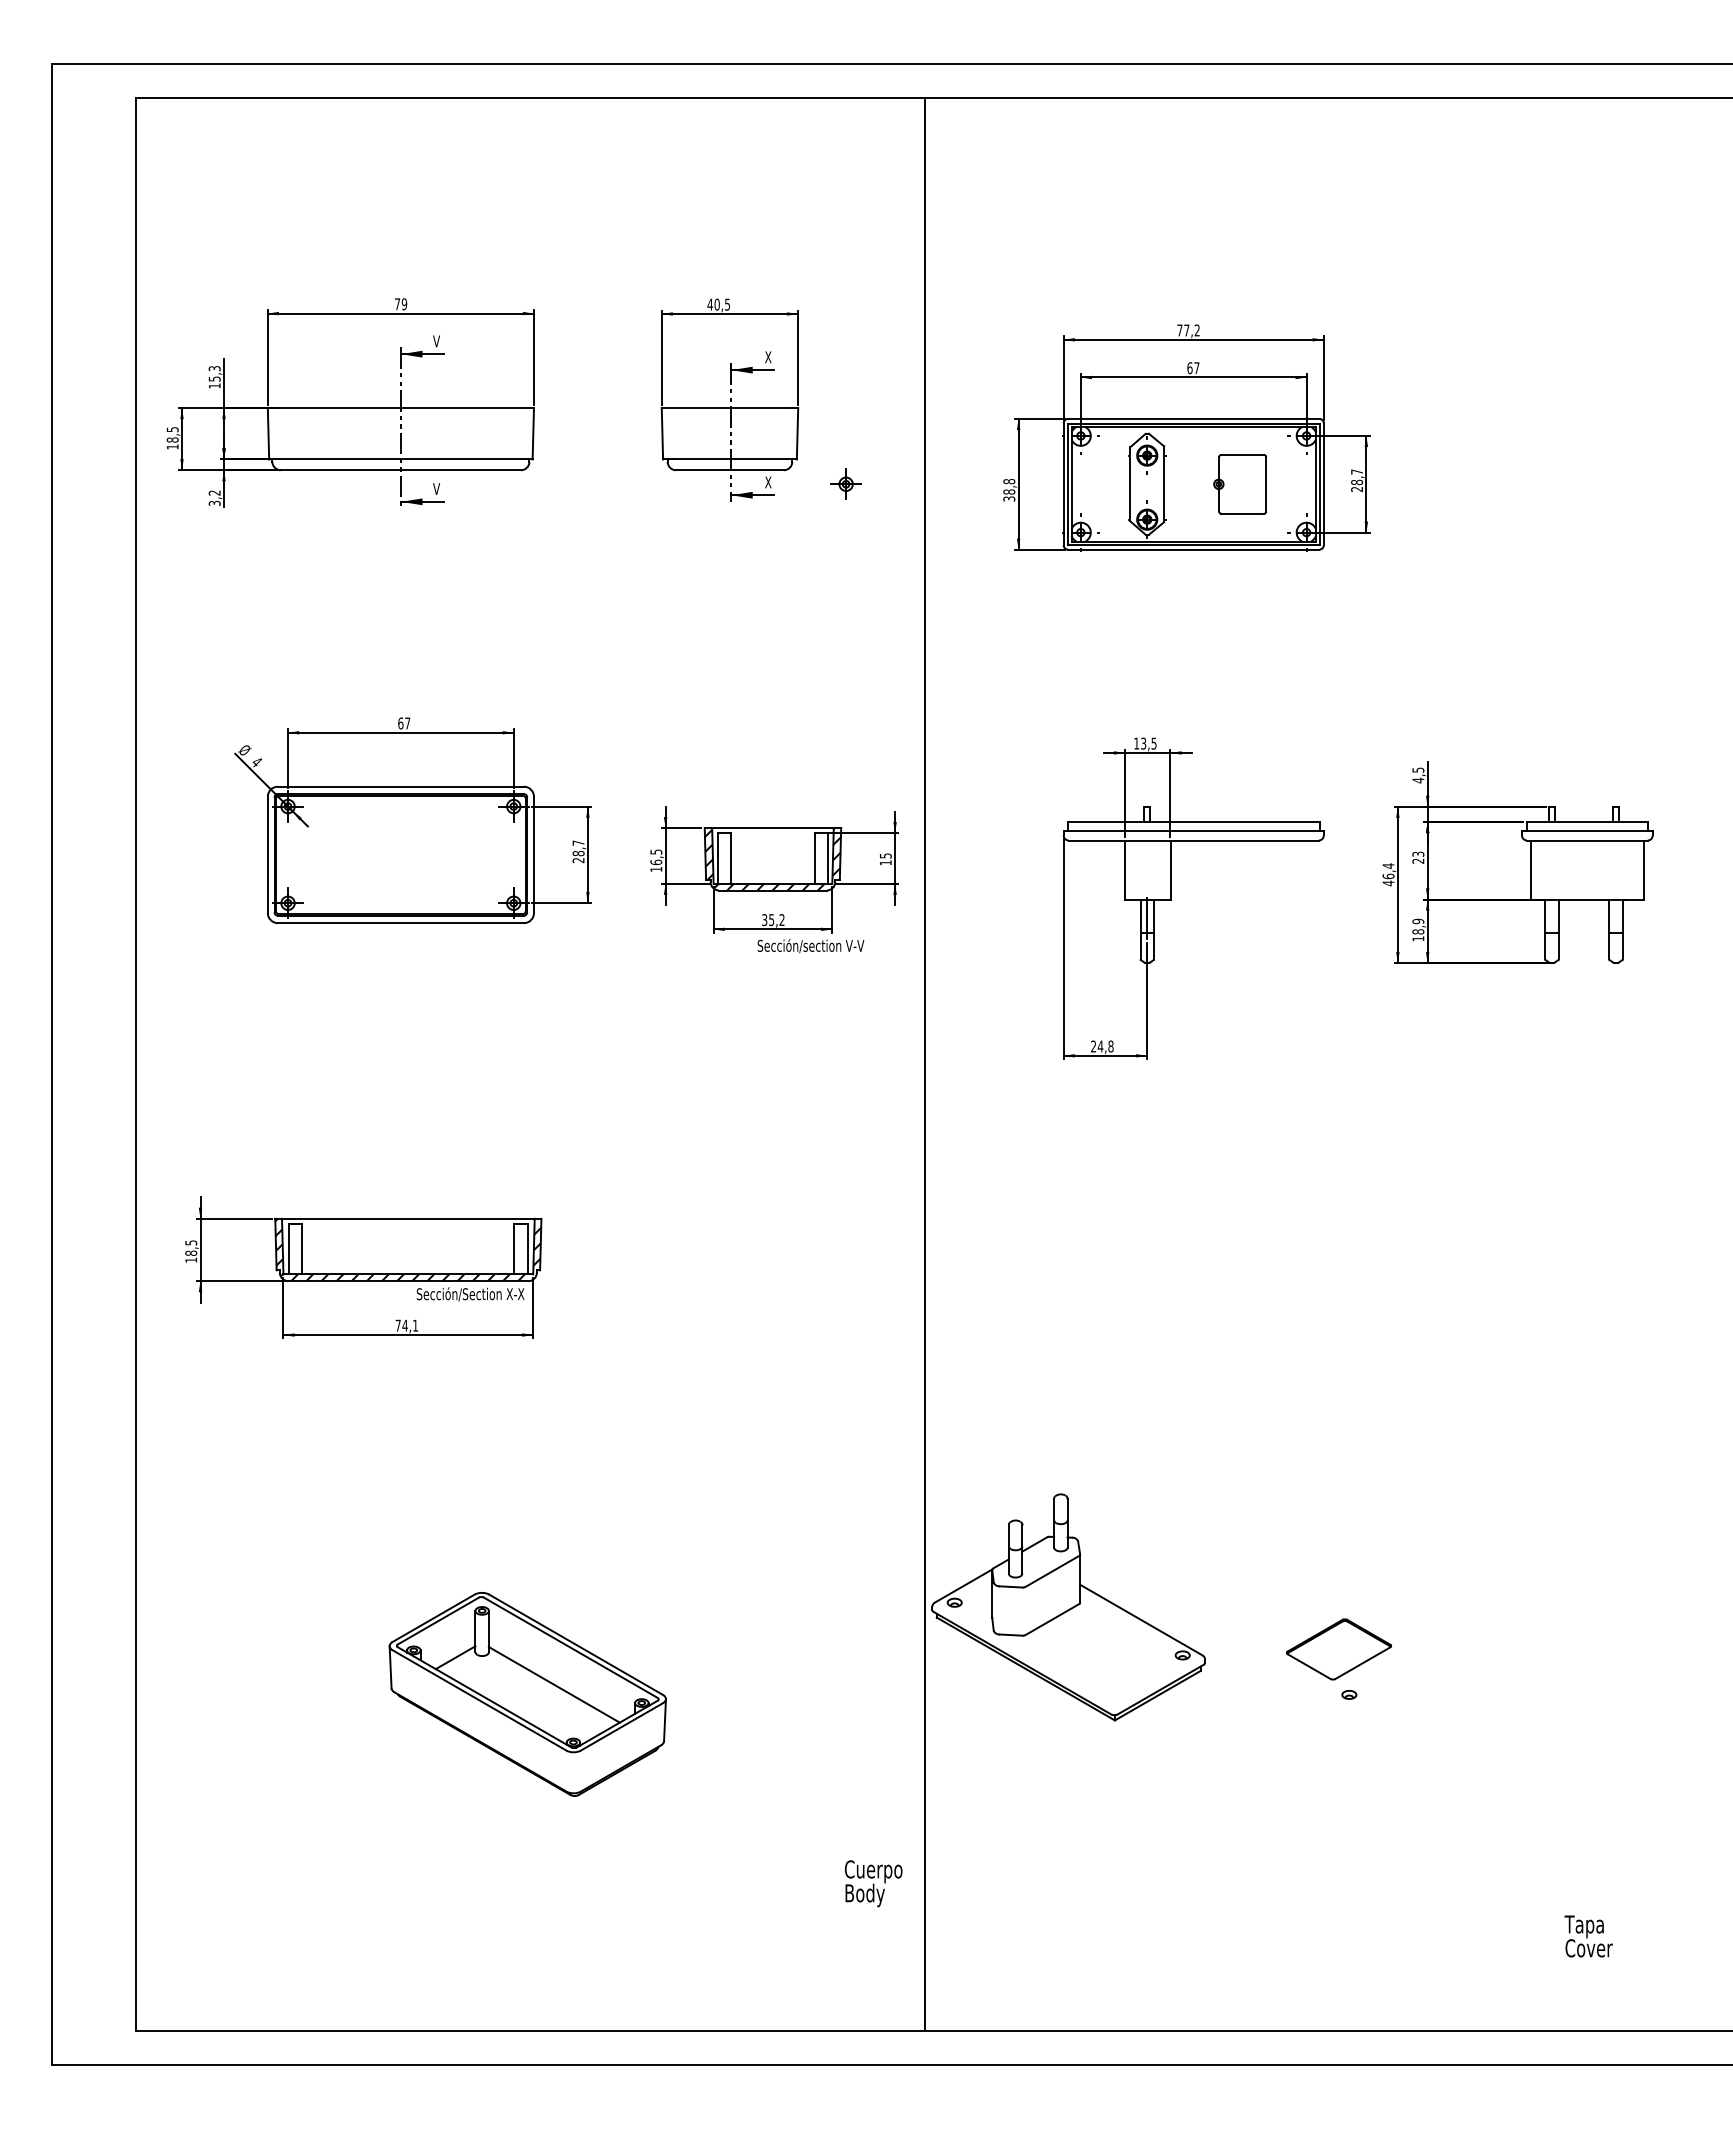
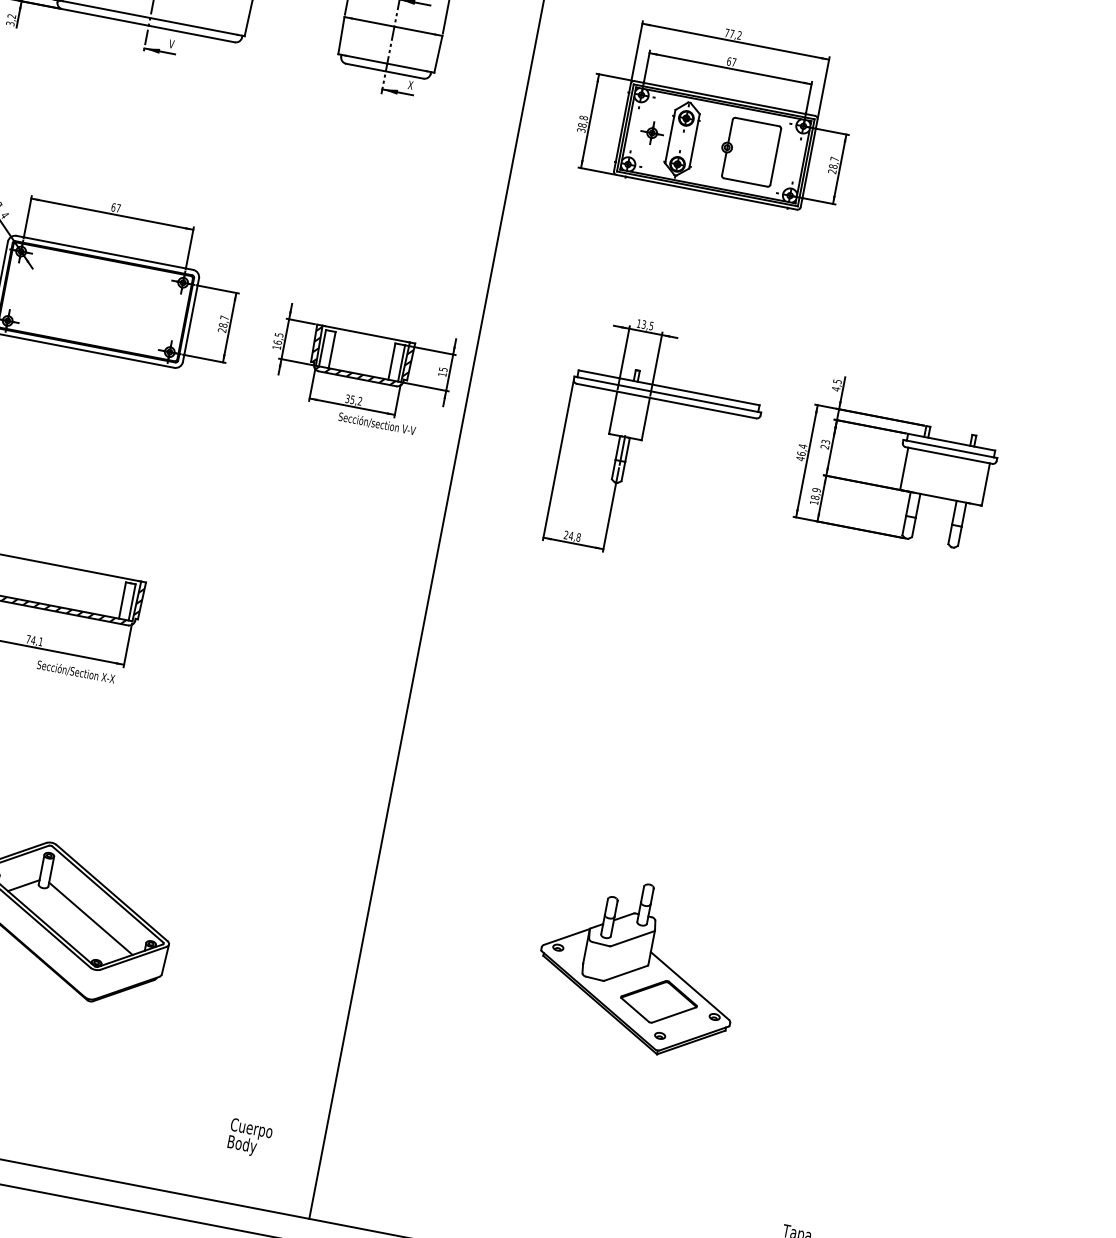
part: (845, 483) -> (651, 132), moved
part: (1240, 484) -> (749, 152), size x1.43
text: (470, 1294) -> (75, 672), moved
part: (1068, 1607) -> (639, 966), moved
text: (873, 1883) -> (249, 1138), moved

